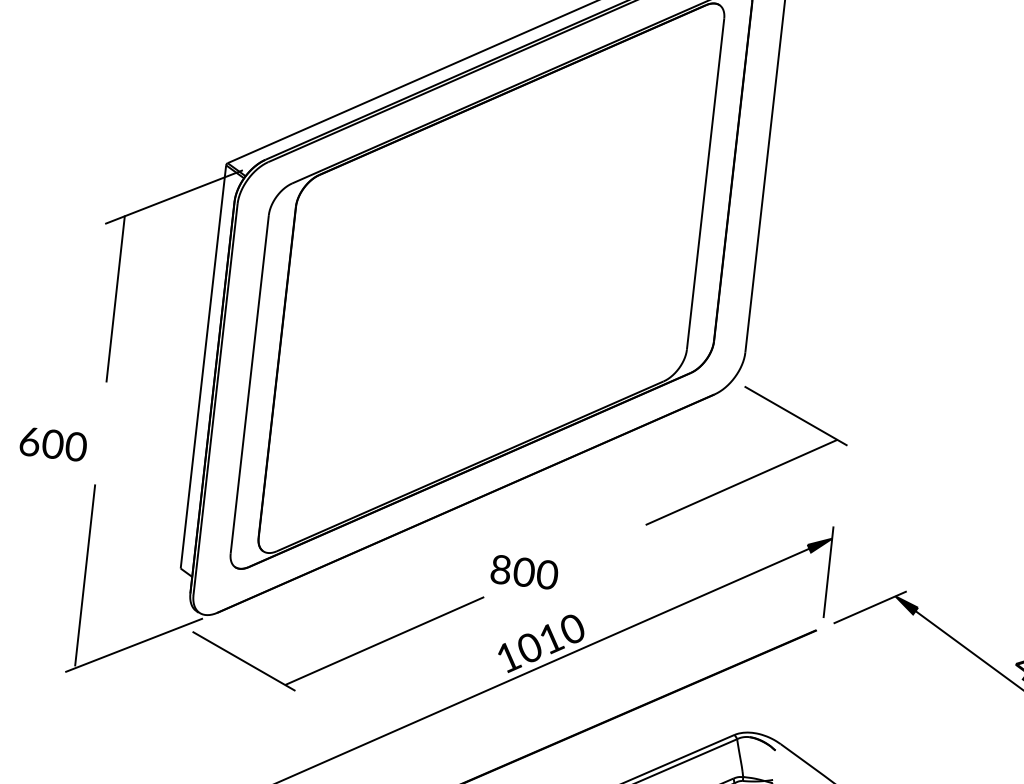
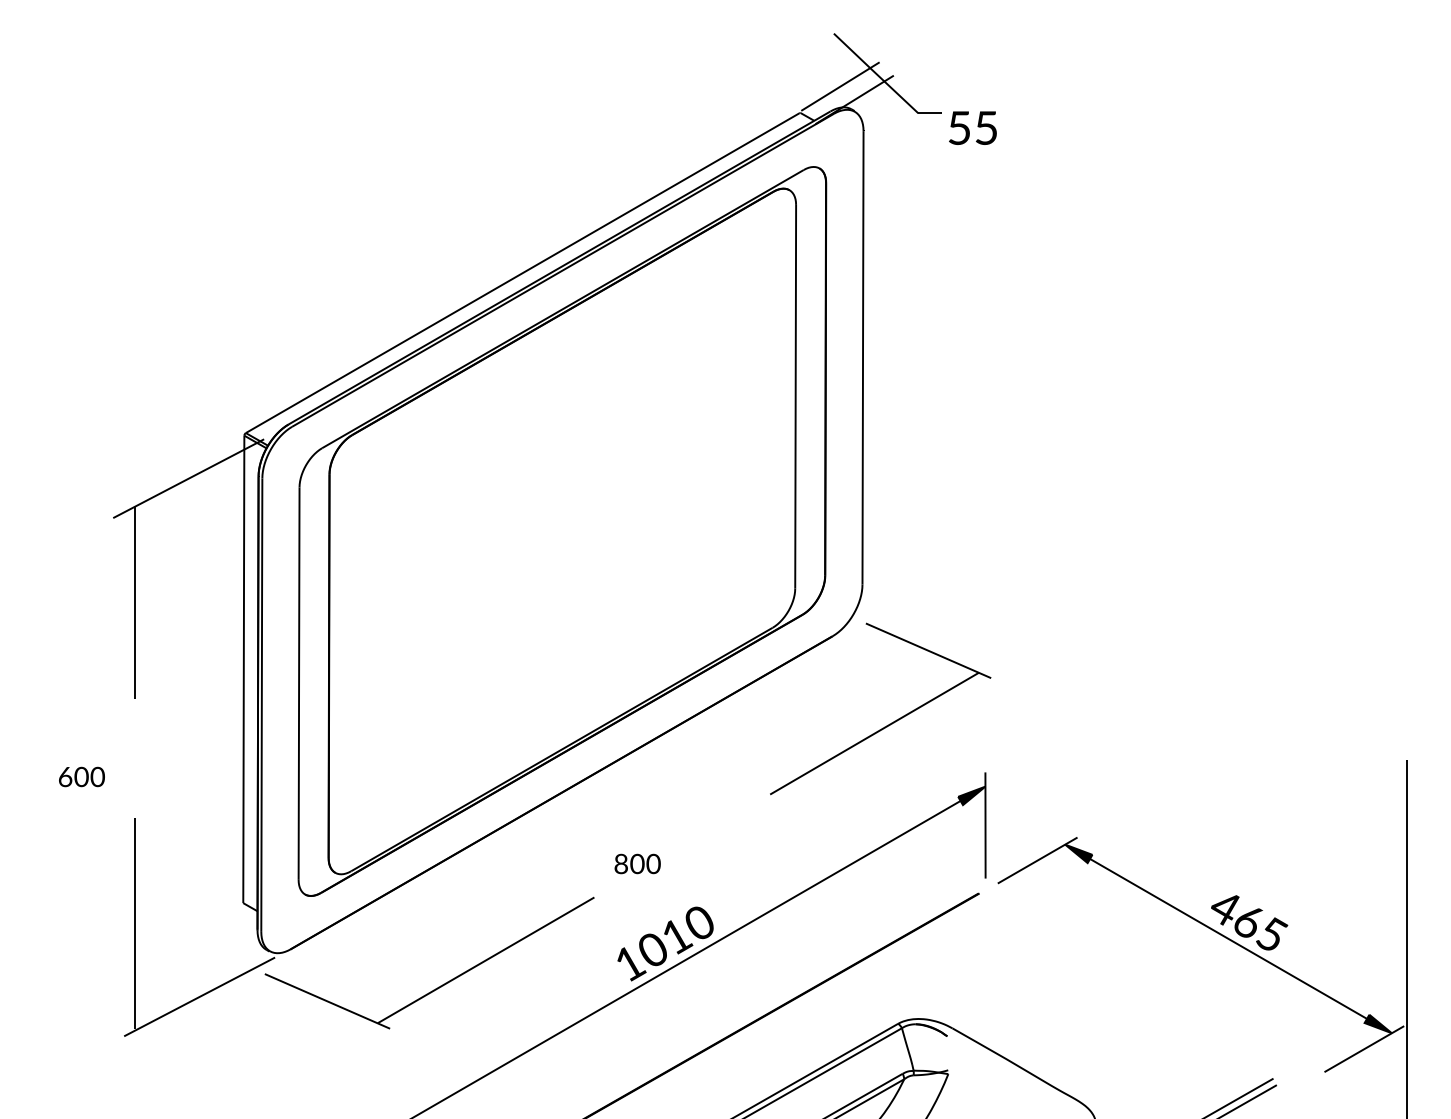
part: (53, 443) -> (81, 776), size x0.6
part: (524, 571) -> (637, 863), size x0.6

